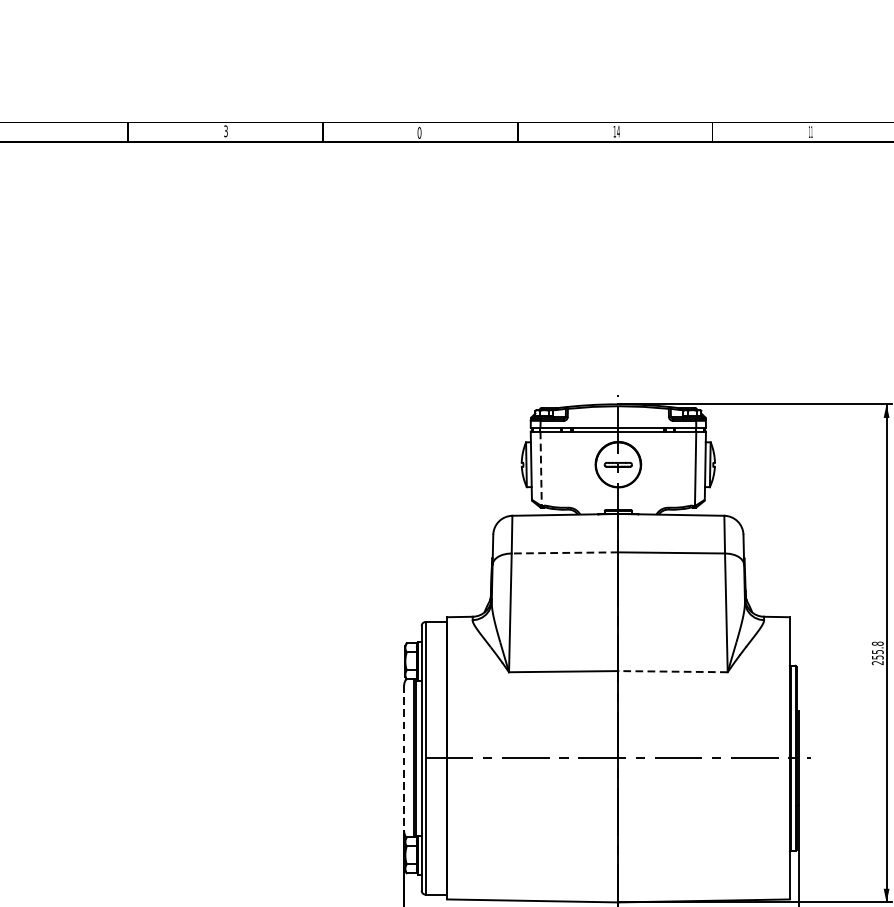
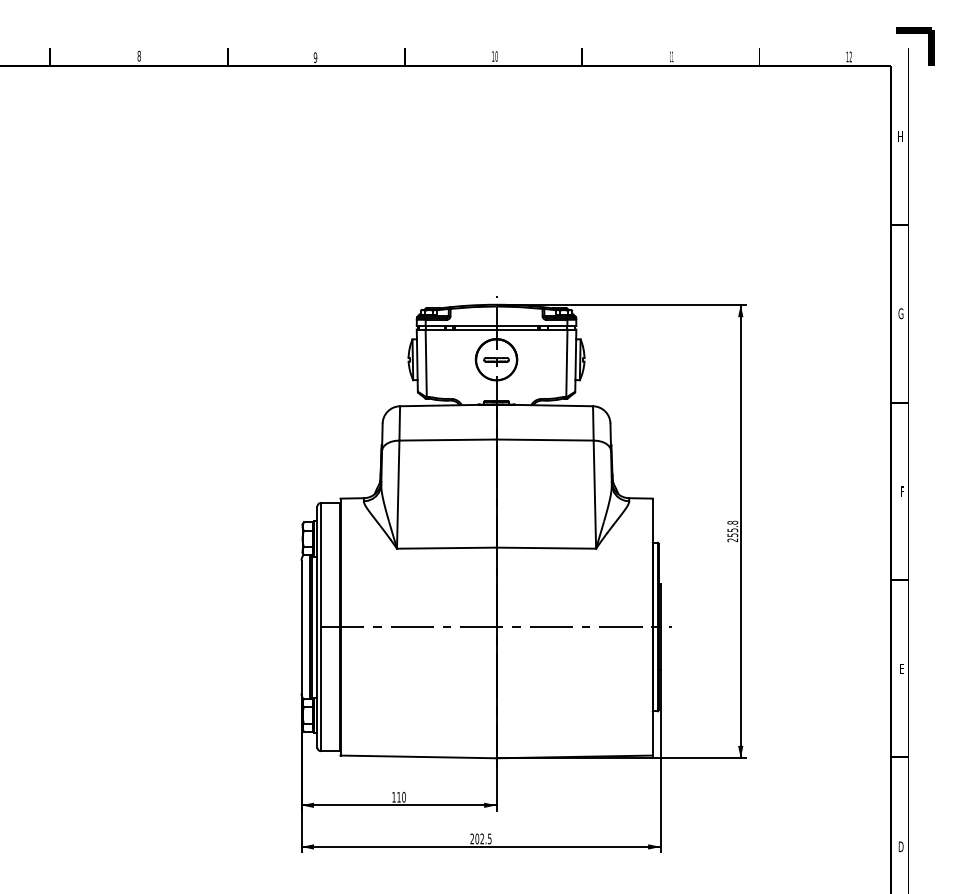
text: (225, 130) -> (138, 55), 3 -> 8
text: (618, 131) -> (496, 56), 14 -> 10
text: (419, 132) -> (315, 57), 0 -> 9
line: (541, 468) -> (426, 363), dashed -> solid
line: (565, 553) -> (448, 440), dashed -> solid
line: (673, 672) -> (546, 548), dashed -> solid
line: (404, 758) -> (301, 627), dashed -> solid

